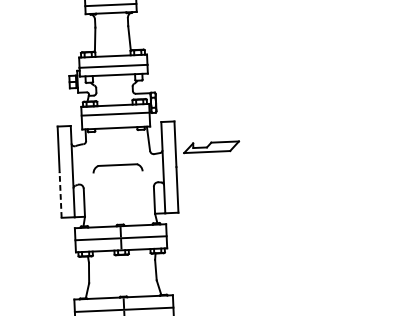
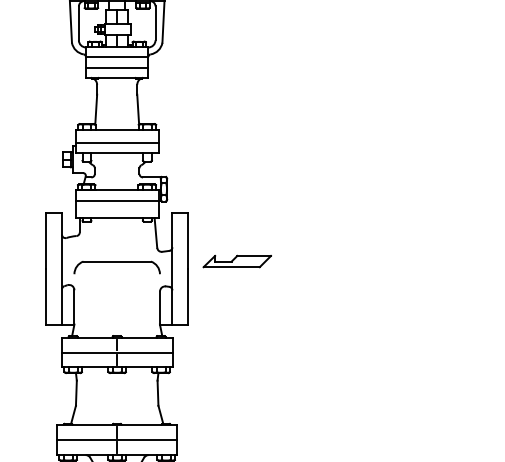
part: (210, 147) -> (236, 261), moved
part: (117, 168) -> (116, 267), size x1.43
line: (60, 194) -> (45, 296), dashed -> solid

